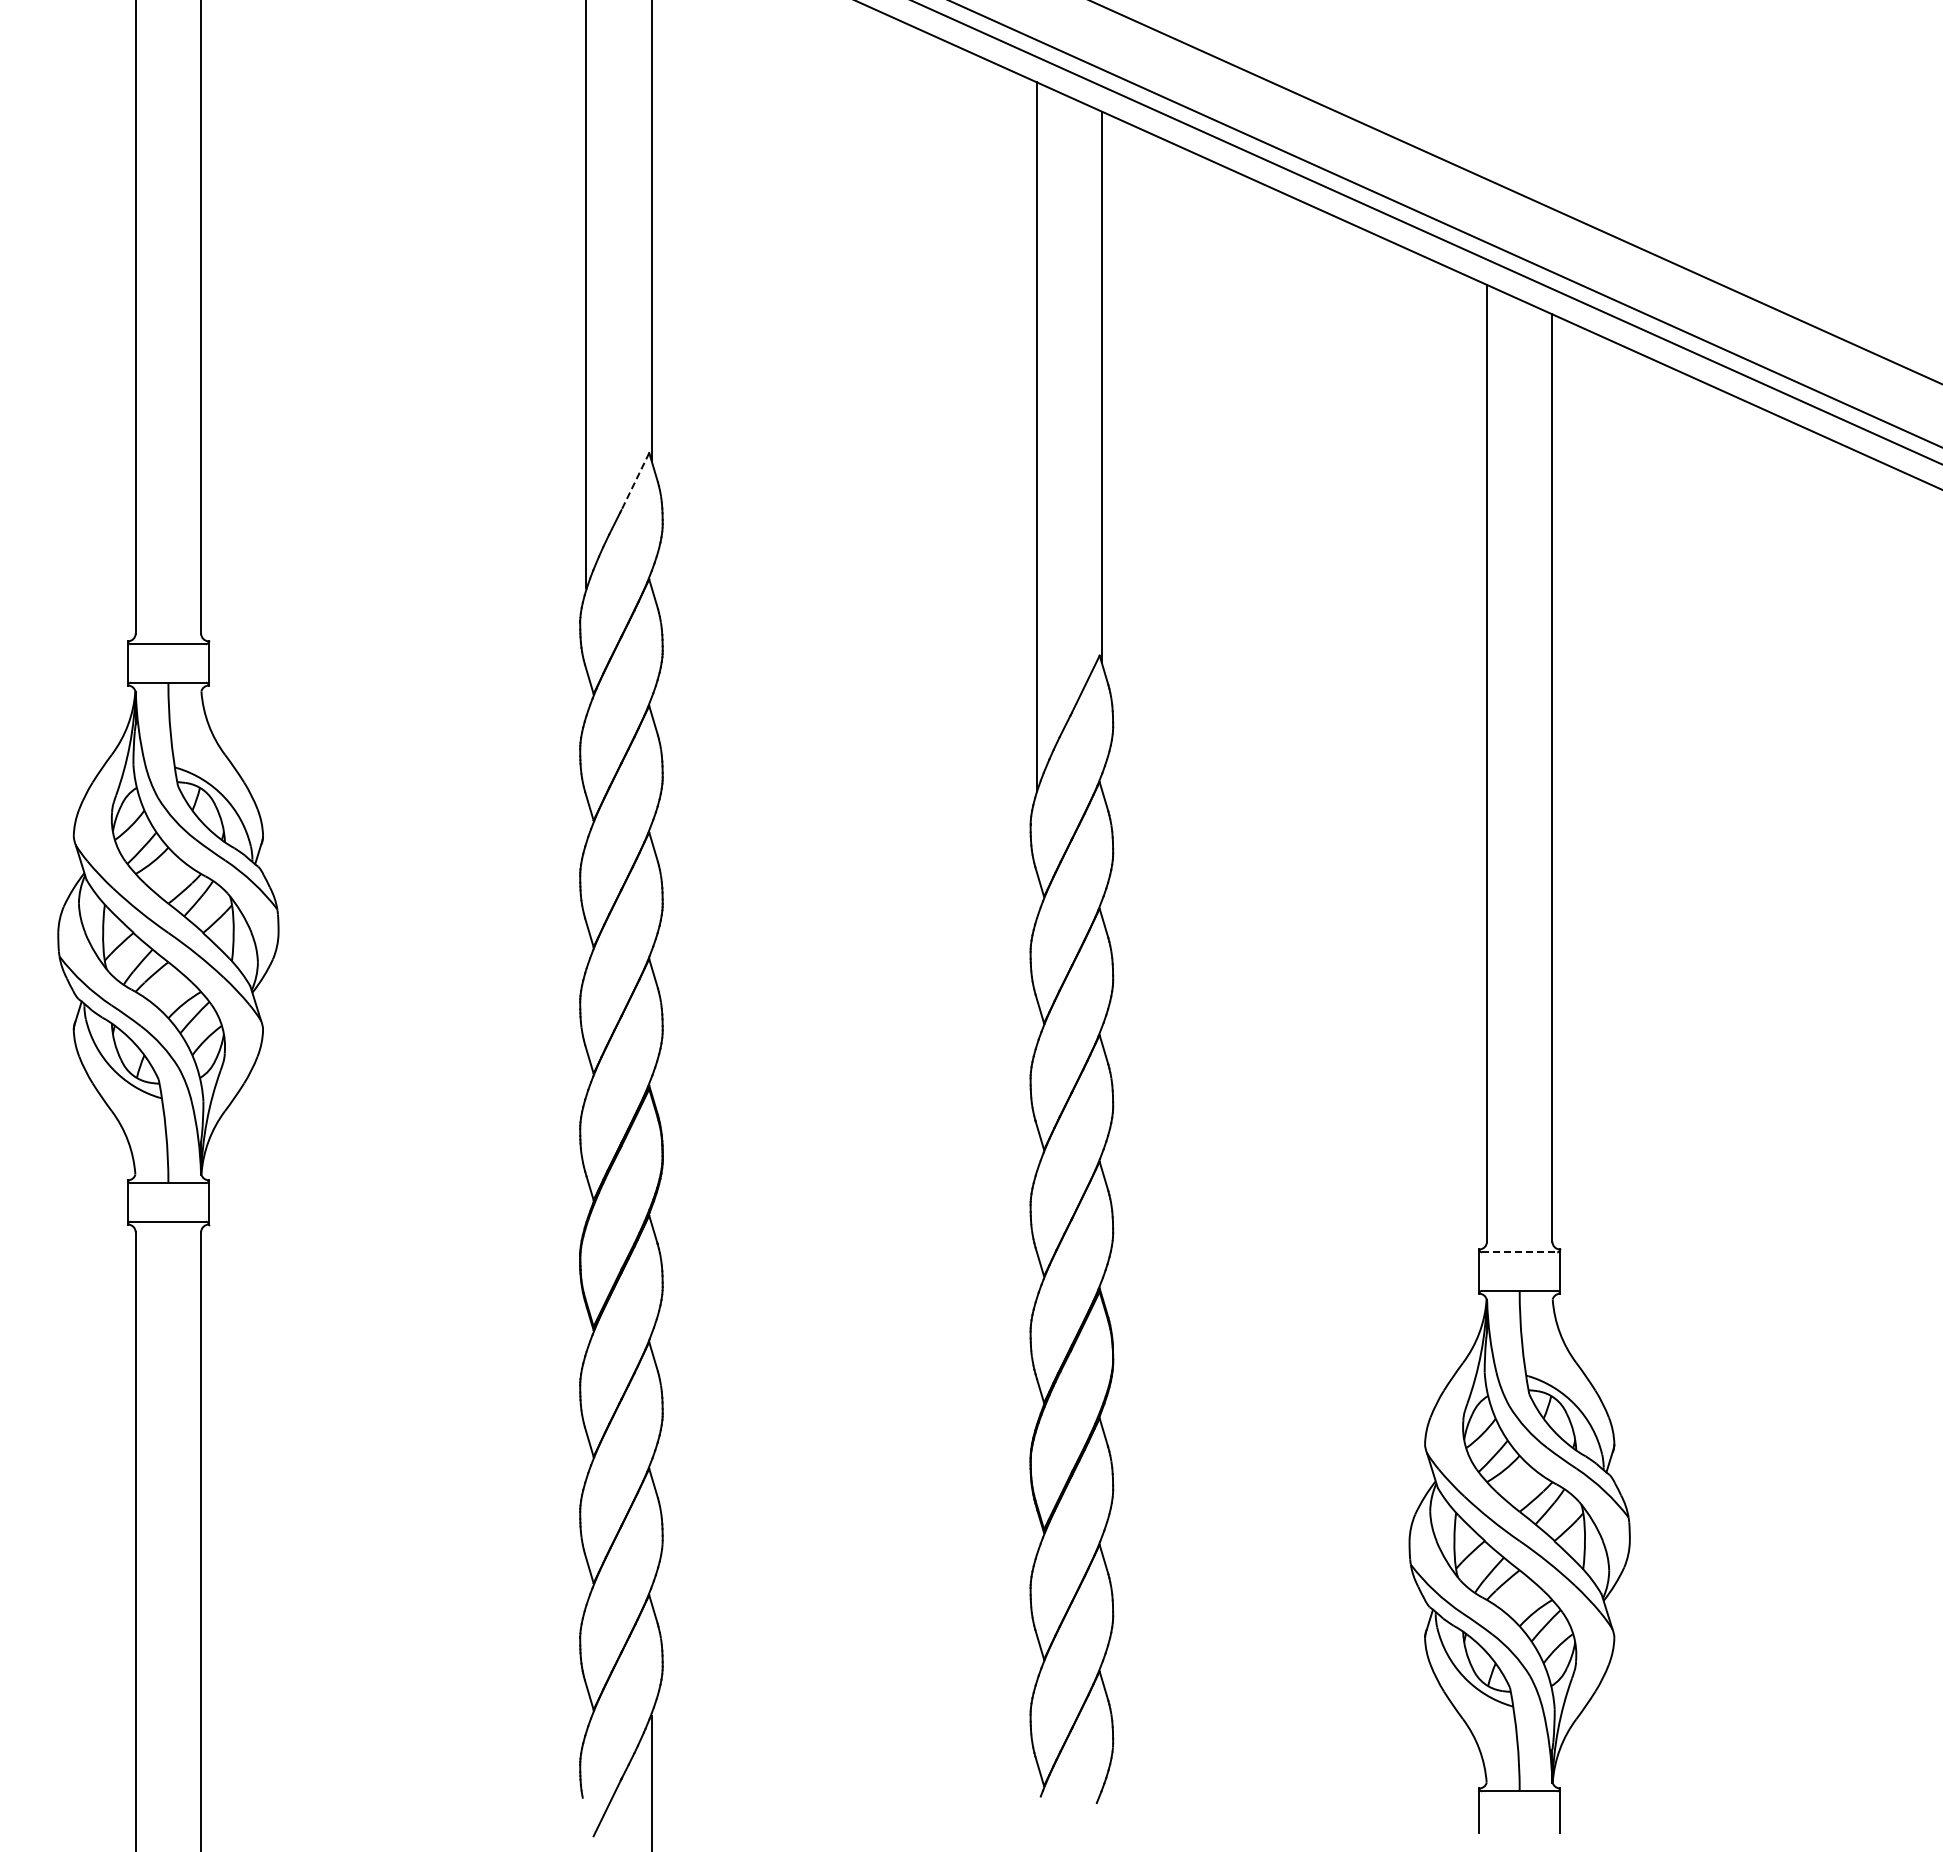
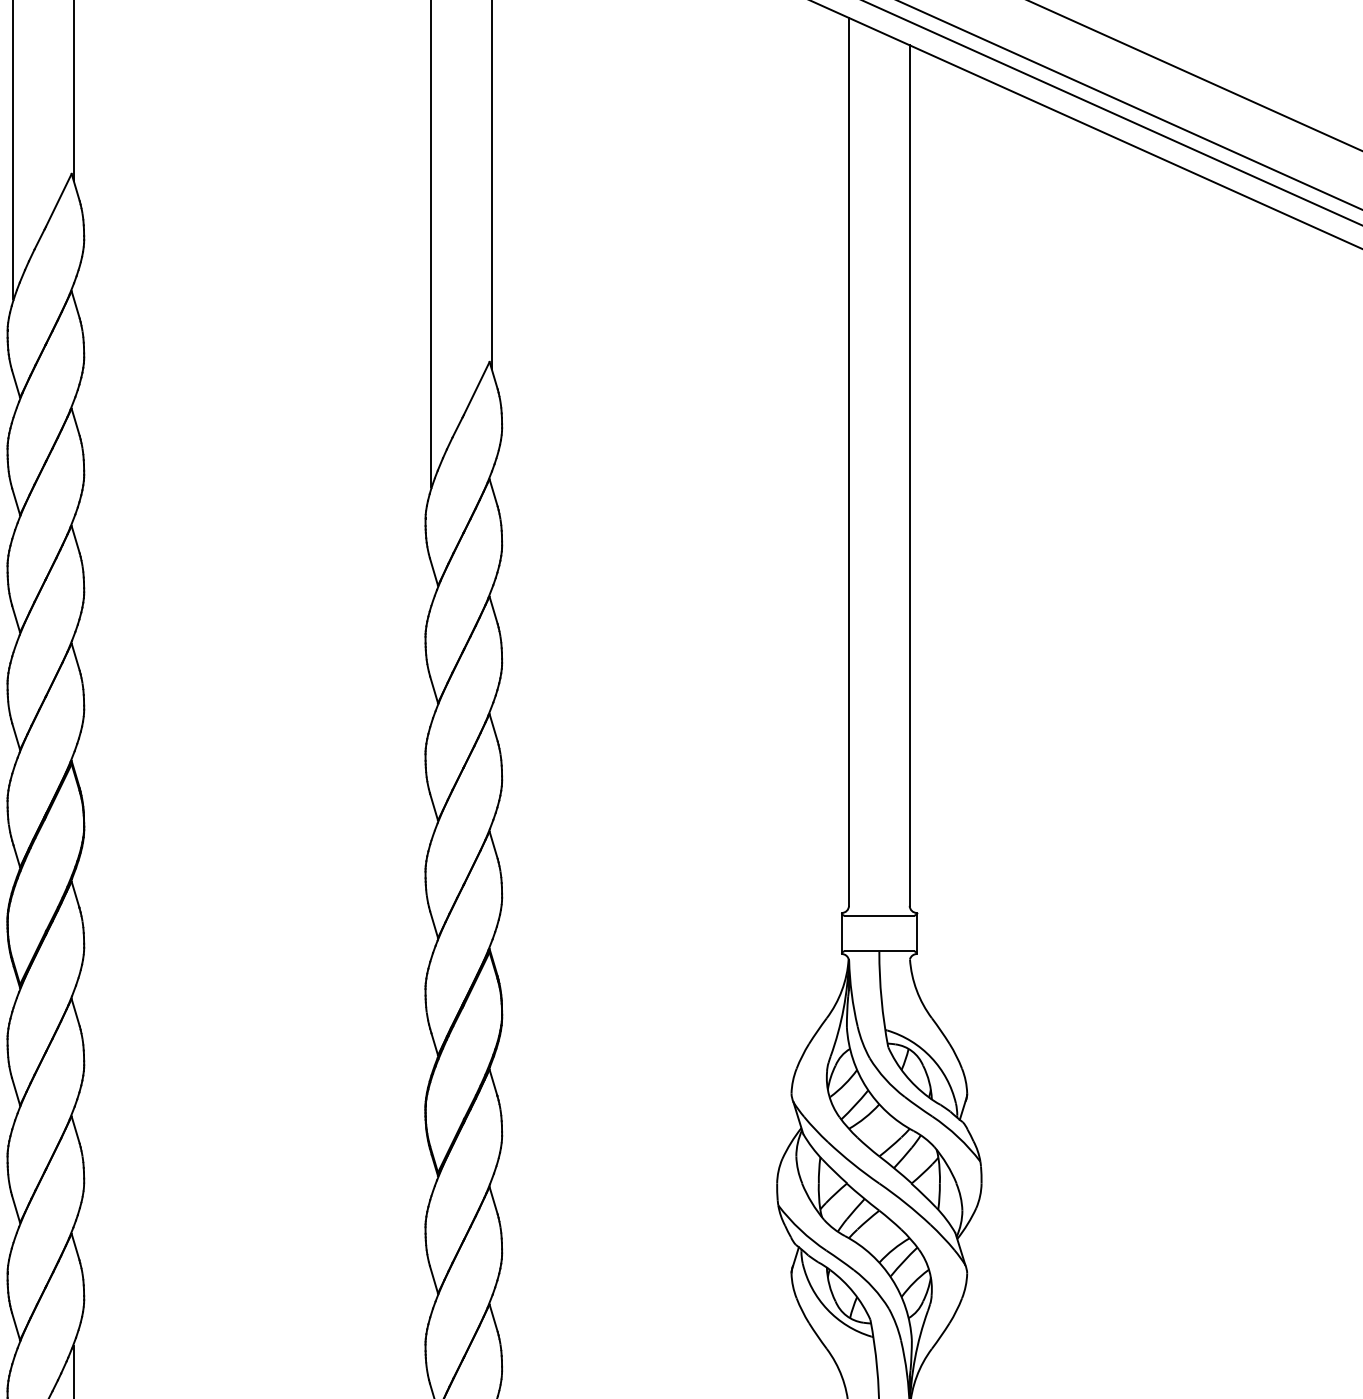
line: (635, 481) -> (58, 200), dashed -> solid
line: (1519, 1252) -> (879, 915), dashed -> solid

